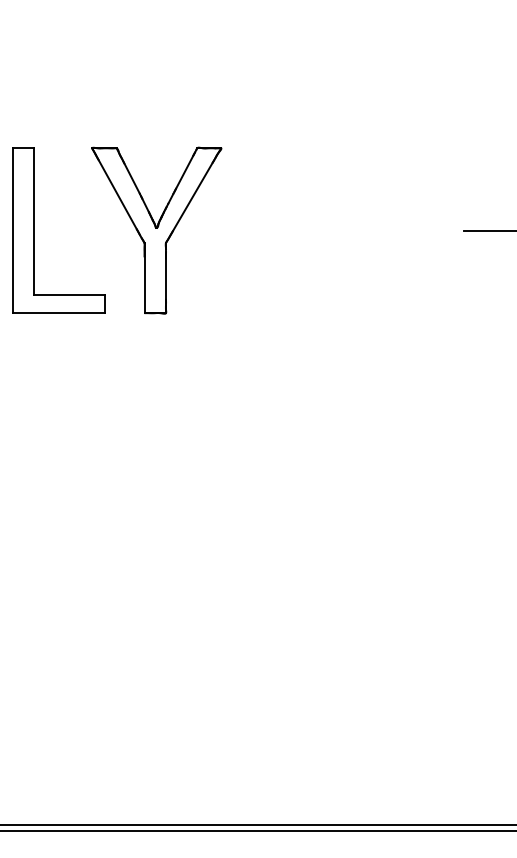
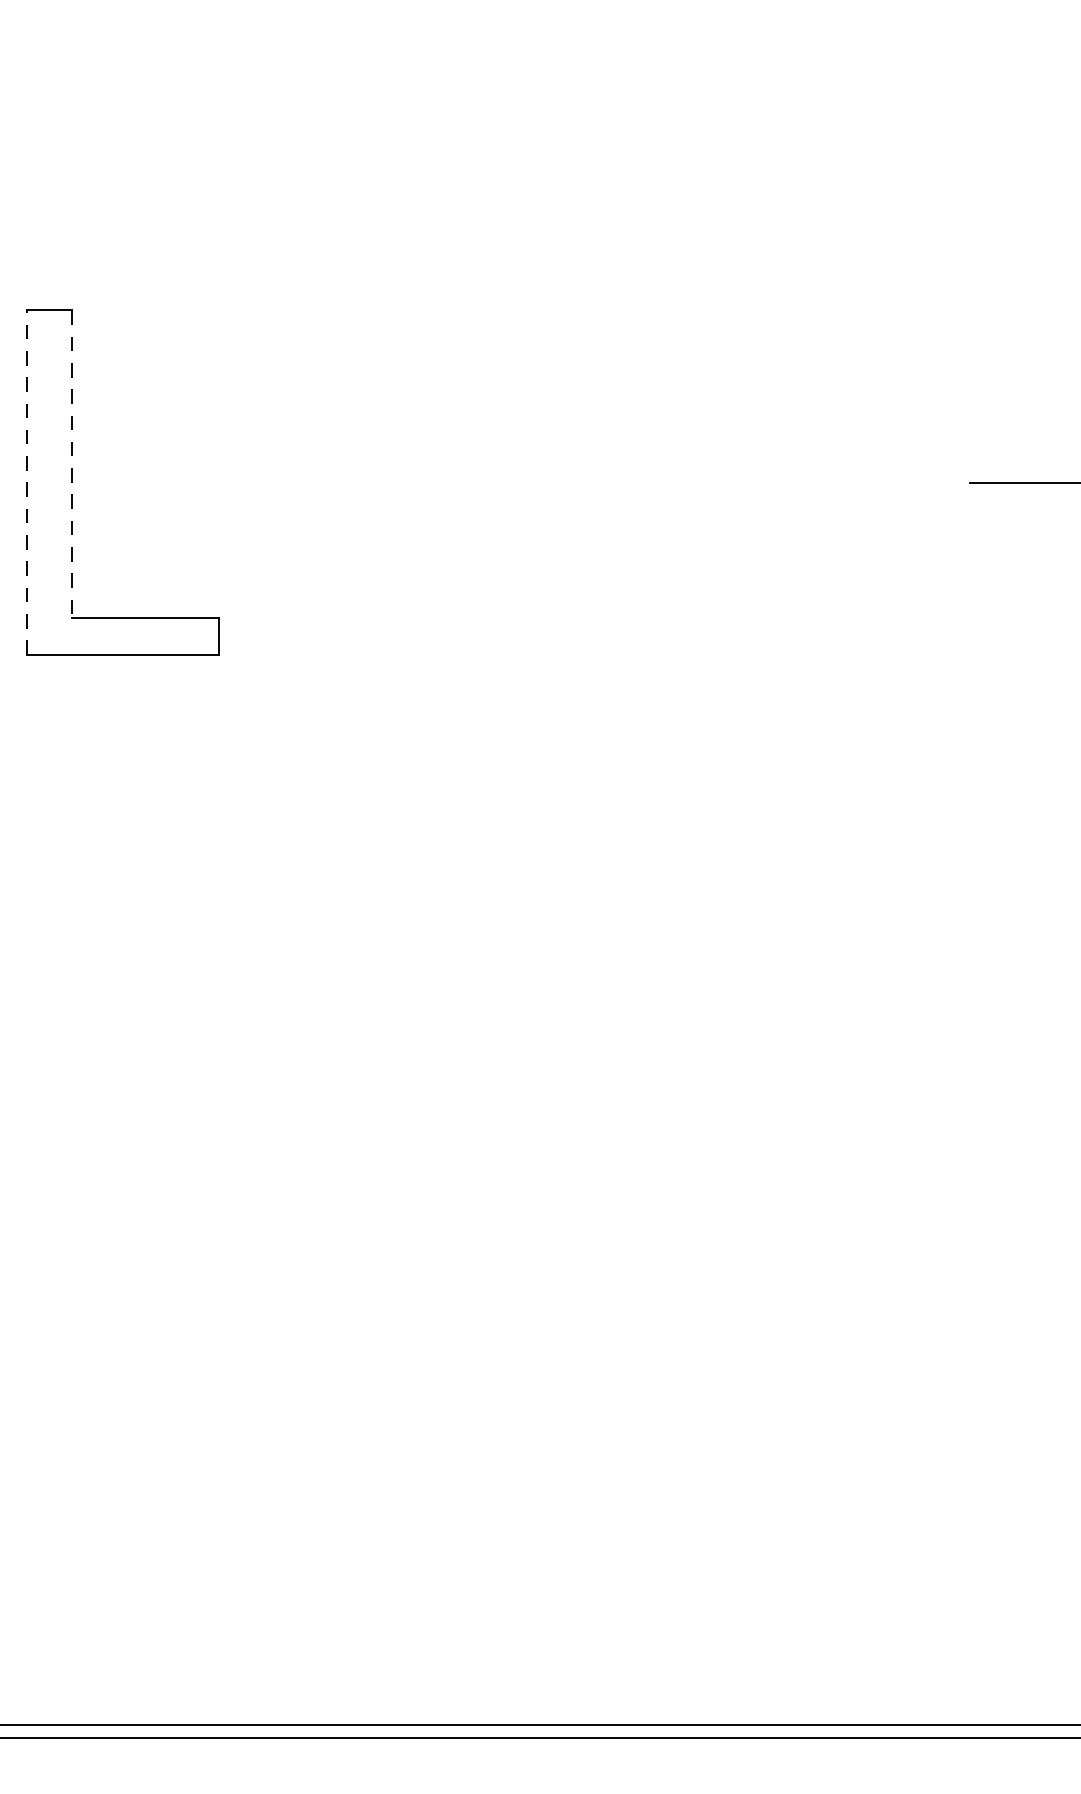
line: (34, 221) -> (72, 463), solid -> dashed
line: (12, 230) -> (26, 482), solid -> dashed
part: (156, 230) -> (327, 482), removed

